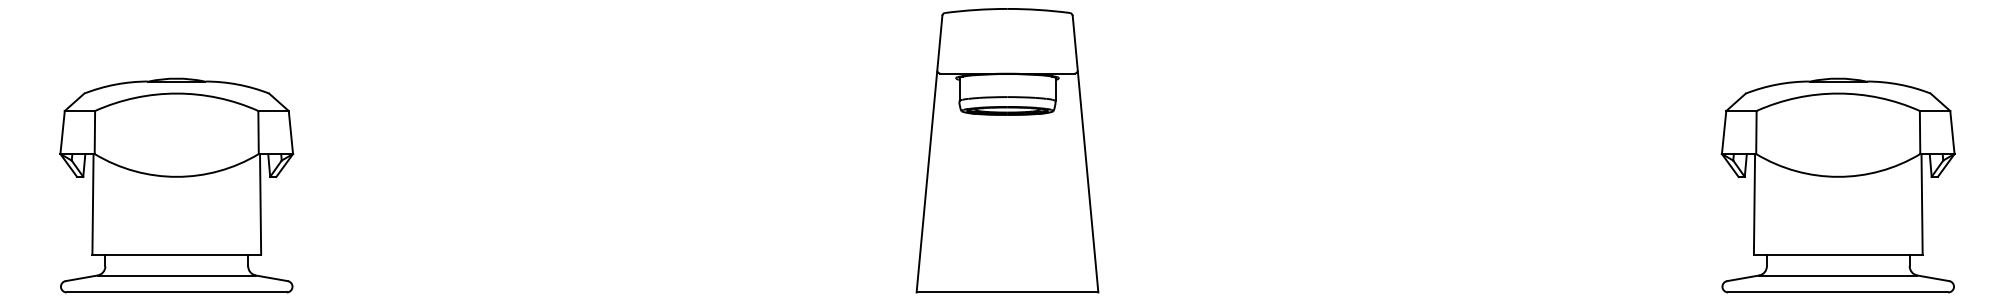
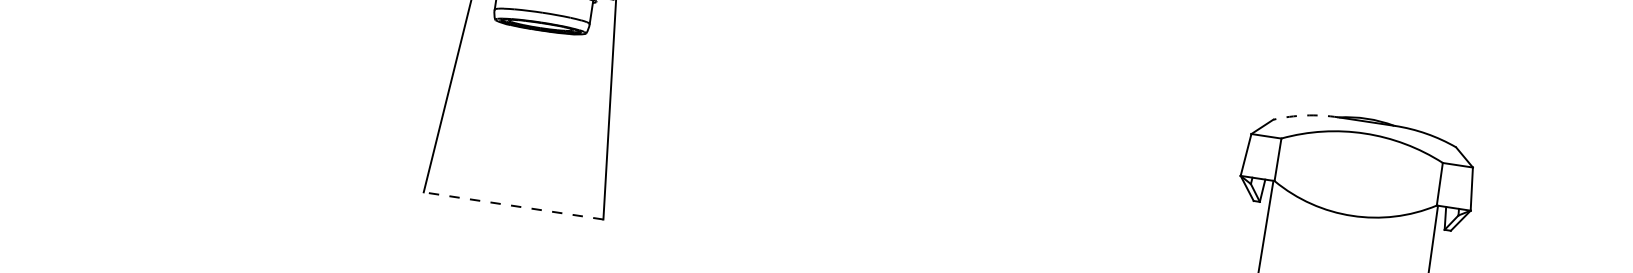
arc: (1777, 84) -> (1306, 115), solid -> dashed
line: (1007, 292) -> (513, 205), solid -> dashed

